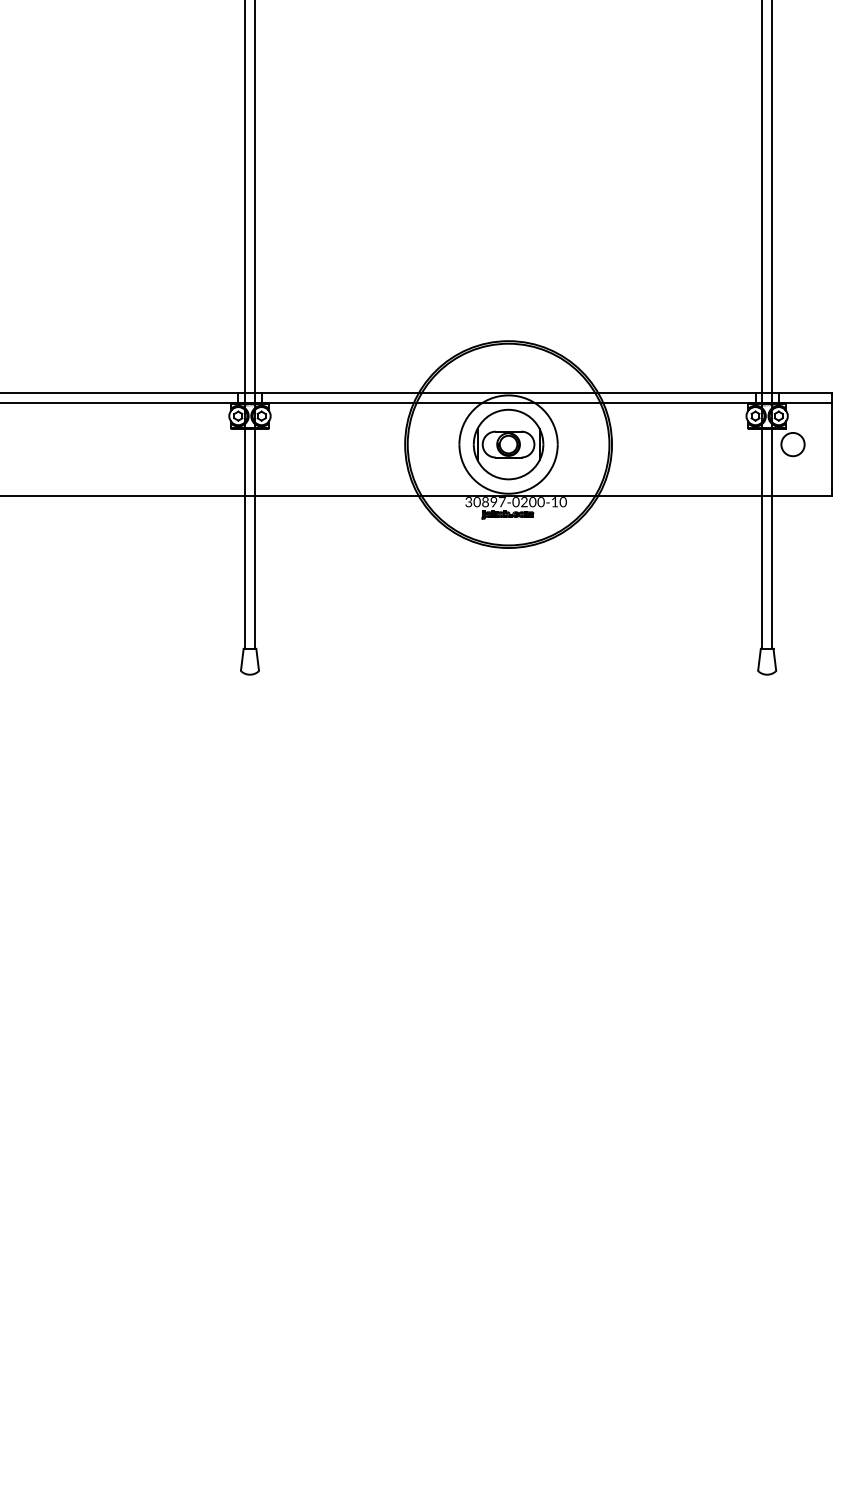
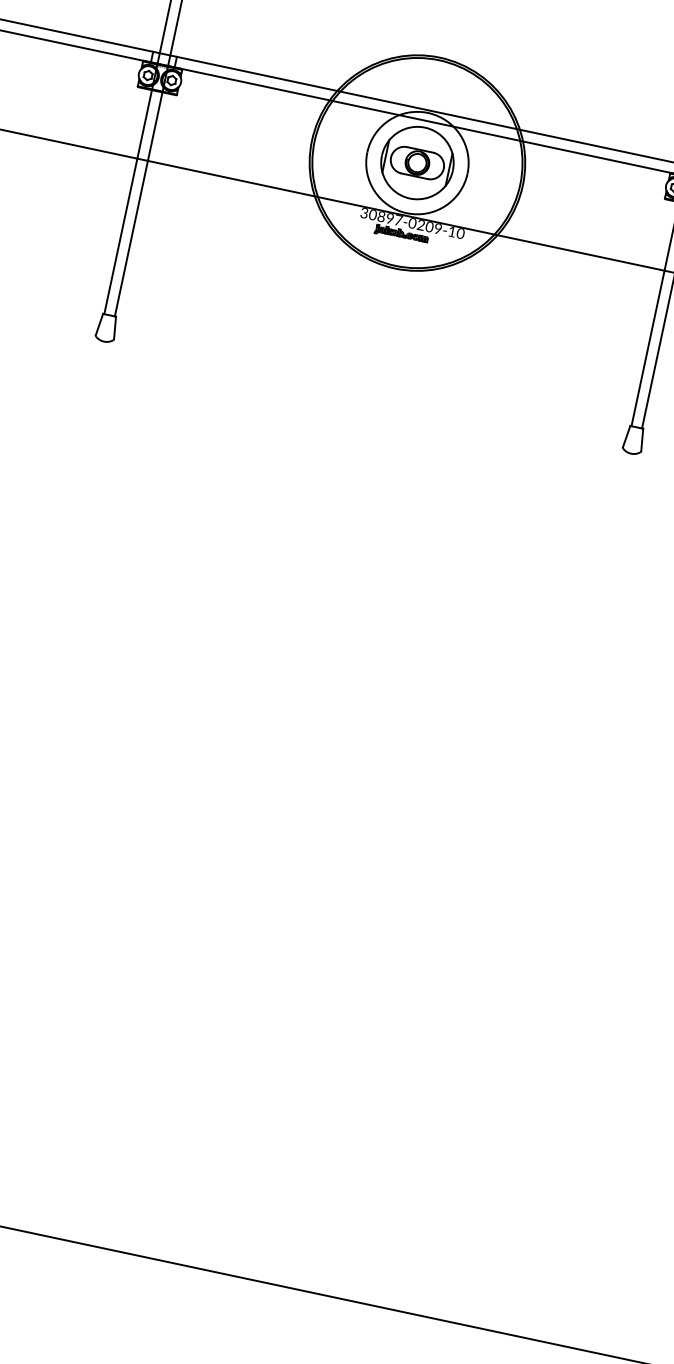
text: (540, 502) -> (437, 229), 30897-0200-10 -> 30897-0209-10

